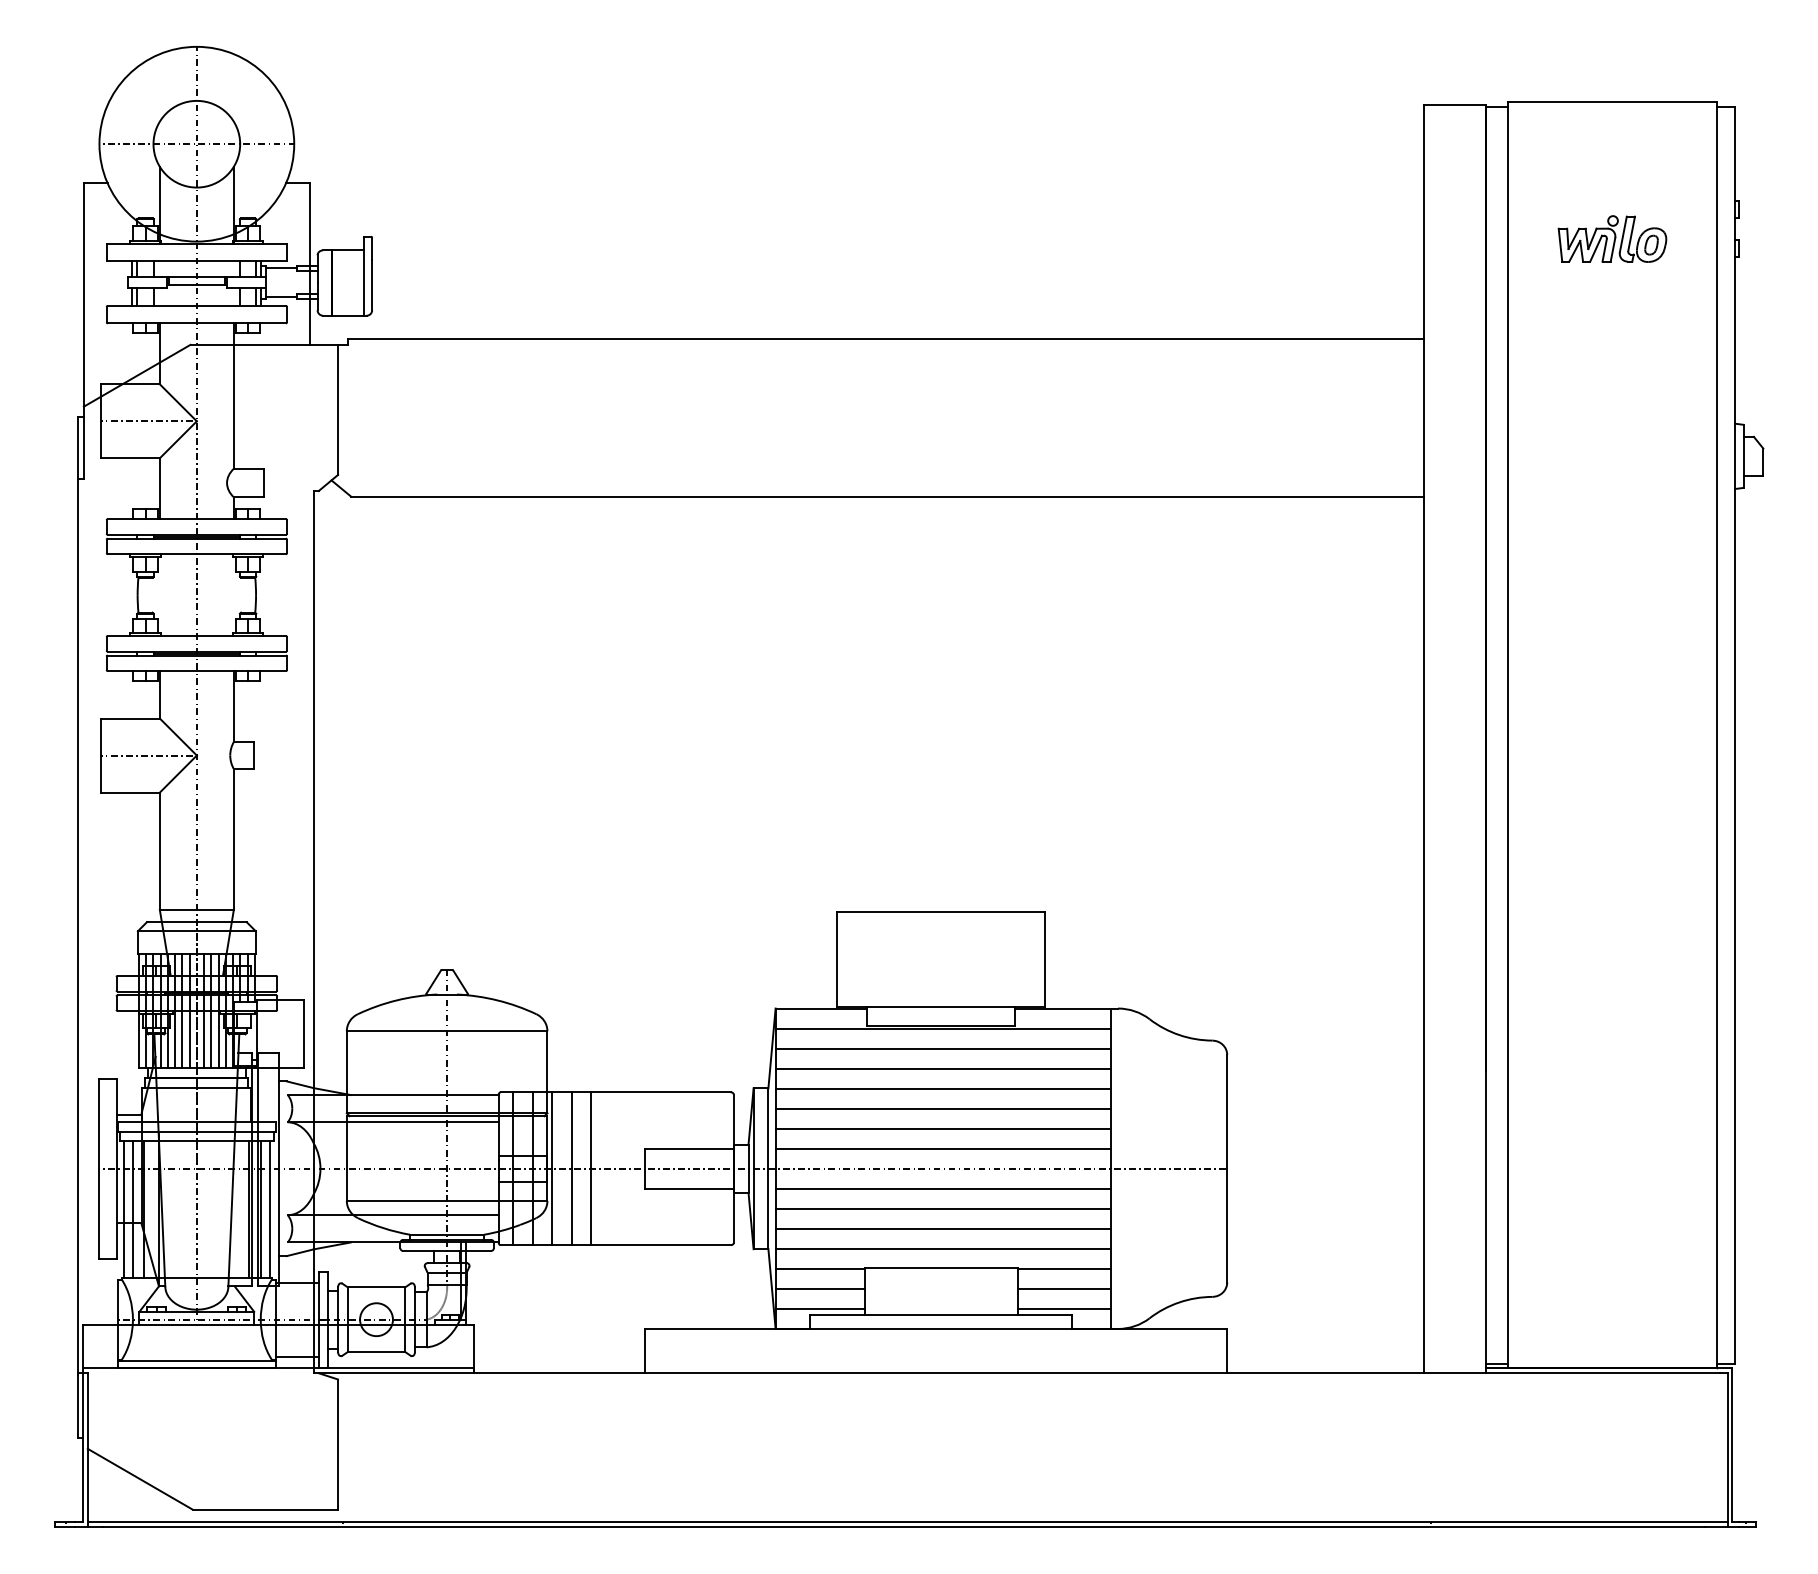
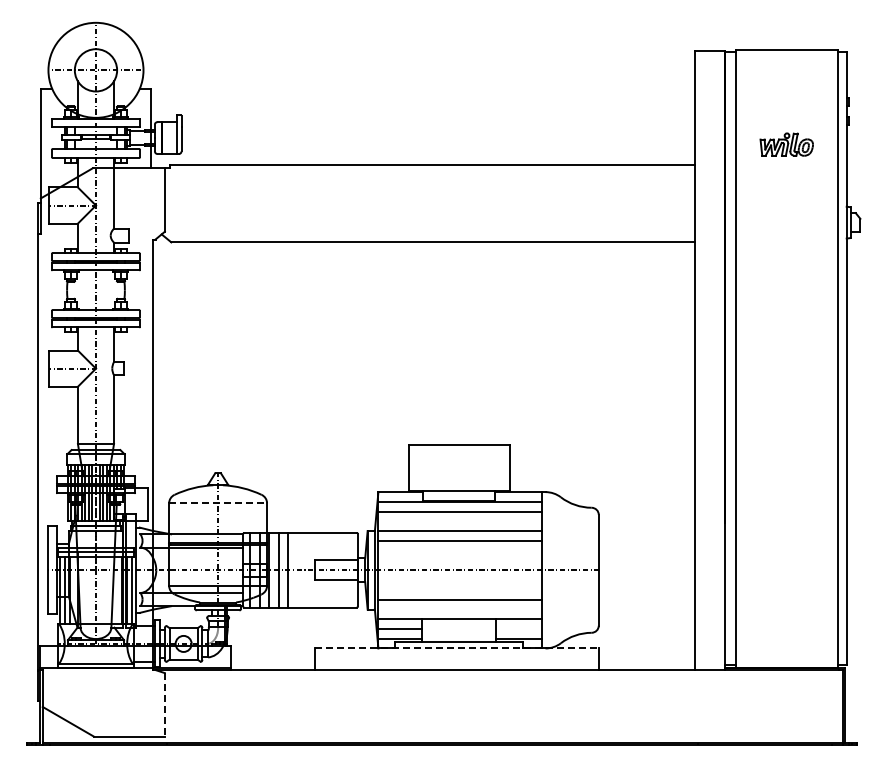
part: (1611, 238) -> (786, 144), moved
line: (447, 1031) -> (218, 503), solid -> dashed
line: (941, 1068) -> (459, 521), removed
line: (941, 1128) -> (459, 550), removed
line: (941, 1148) -> (459, 560), removed
line: (941, 1189) -> (459, 580), removed
line: (941, 1208) -> (459, 589), removed
line: (941, 1249) -> (459, 609), removed
line: (1062, 1288) -> (518, 628), removed
line: (937, 1329) -> (457, 648), solid -> dashed
line: (337, 1443) -> (164, 704), solid -> dashed

